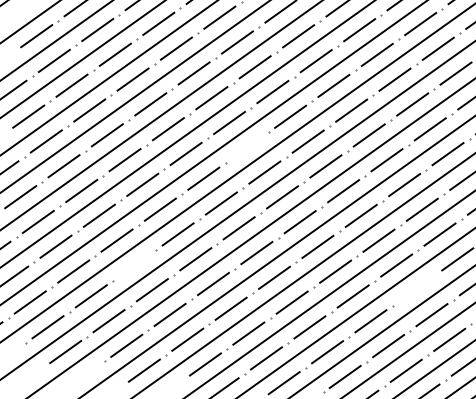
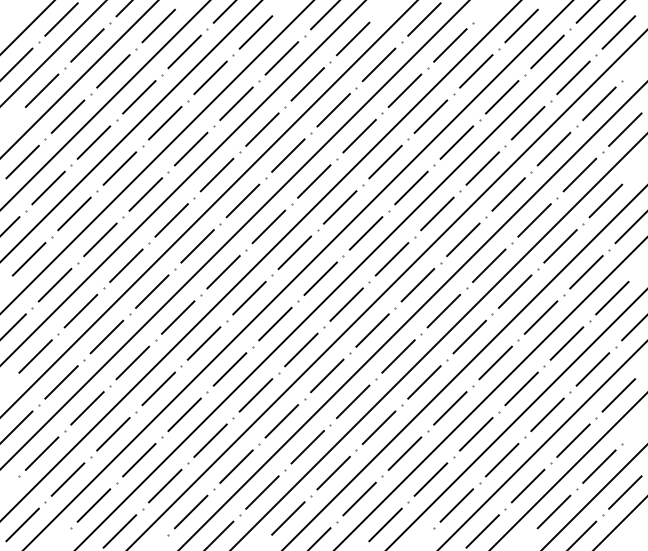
line: (246, 147) -> (294, 252), added
line: (134, 265) -> (184, 414), added
line: (417, 287) -> (524, 385), added

